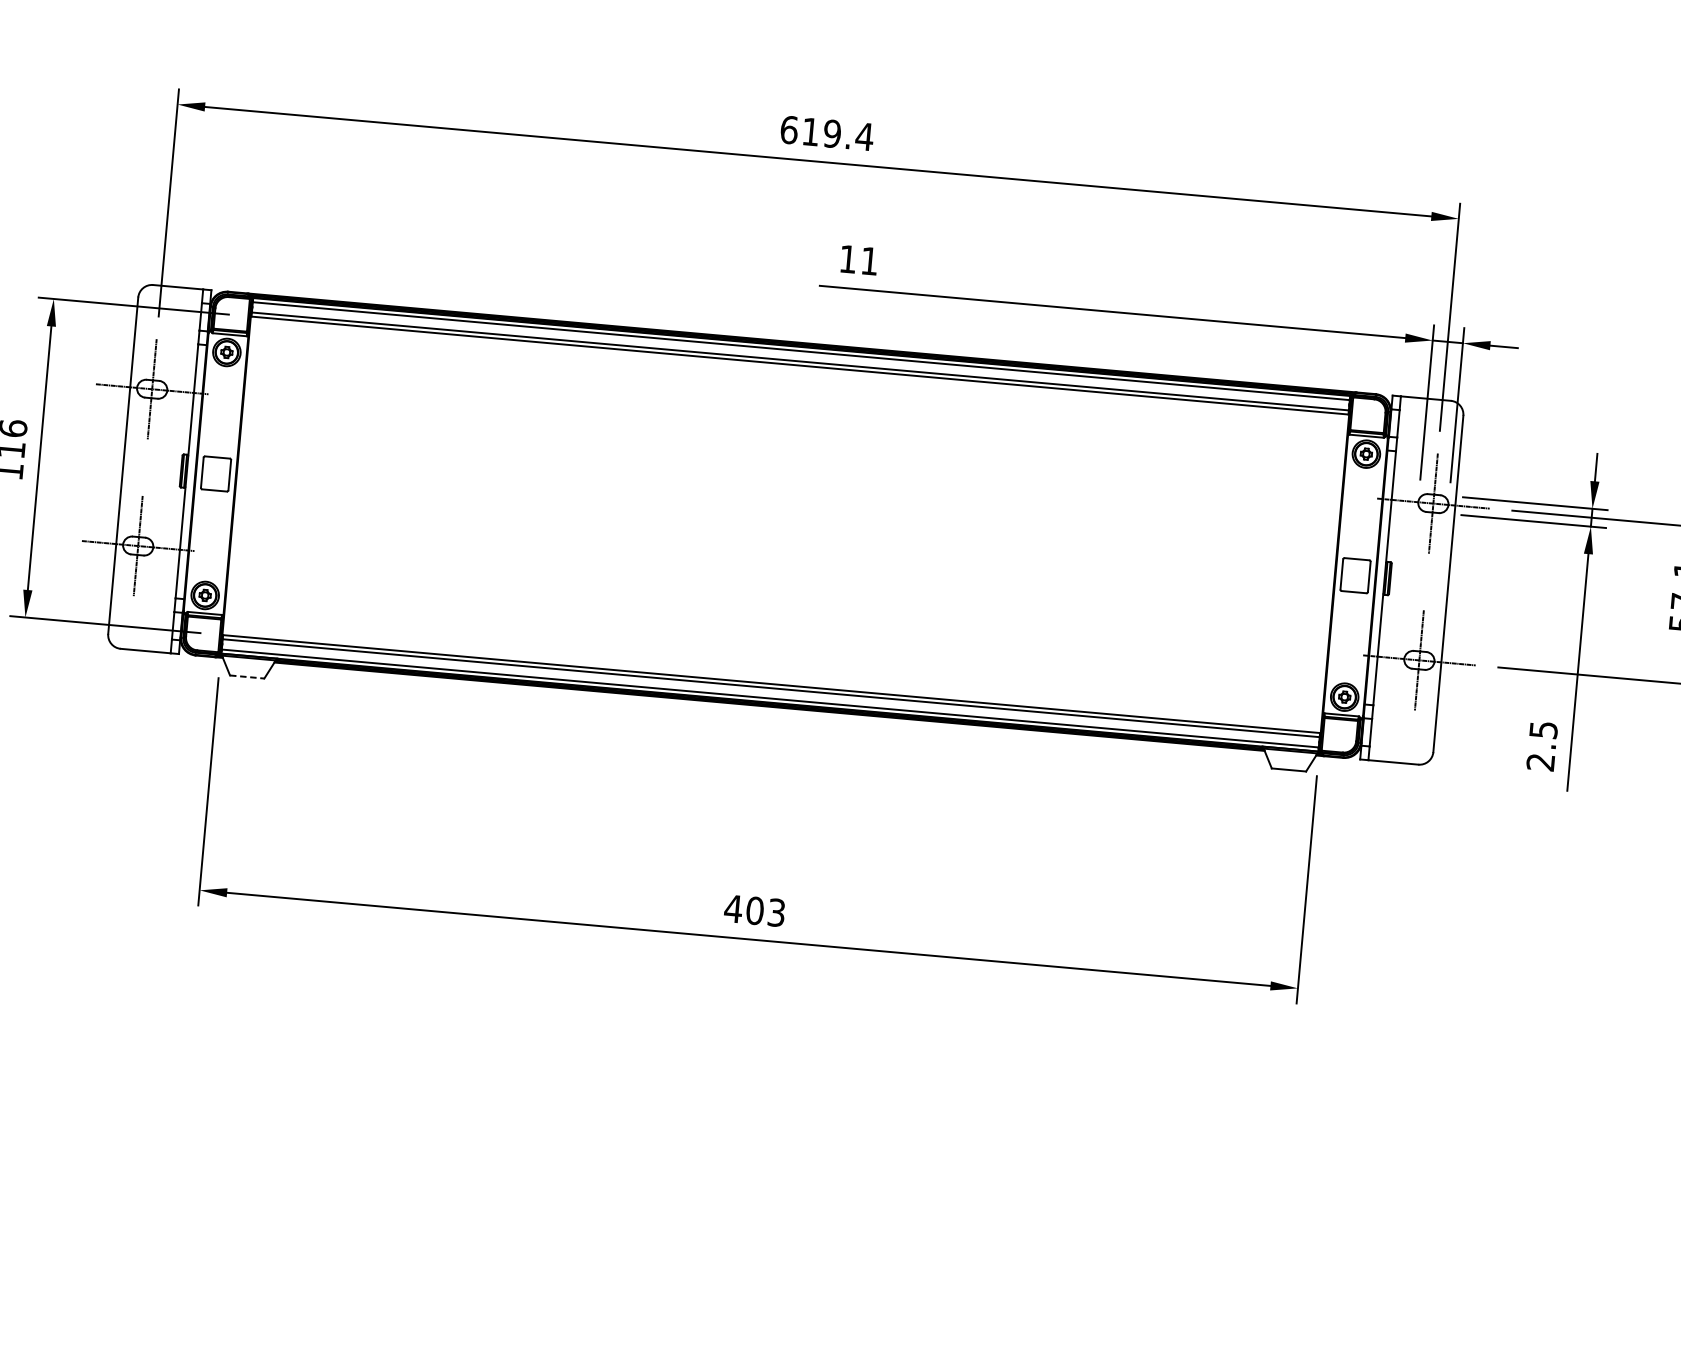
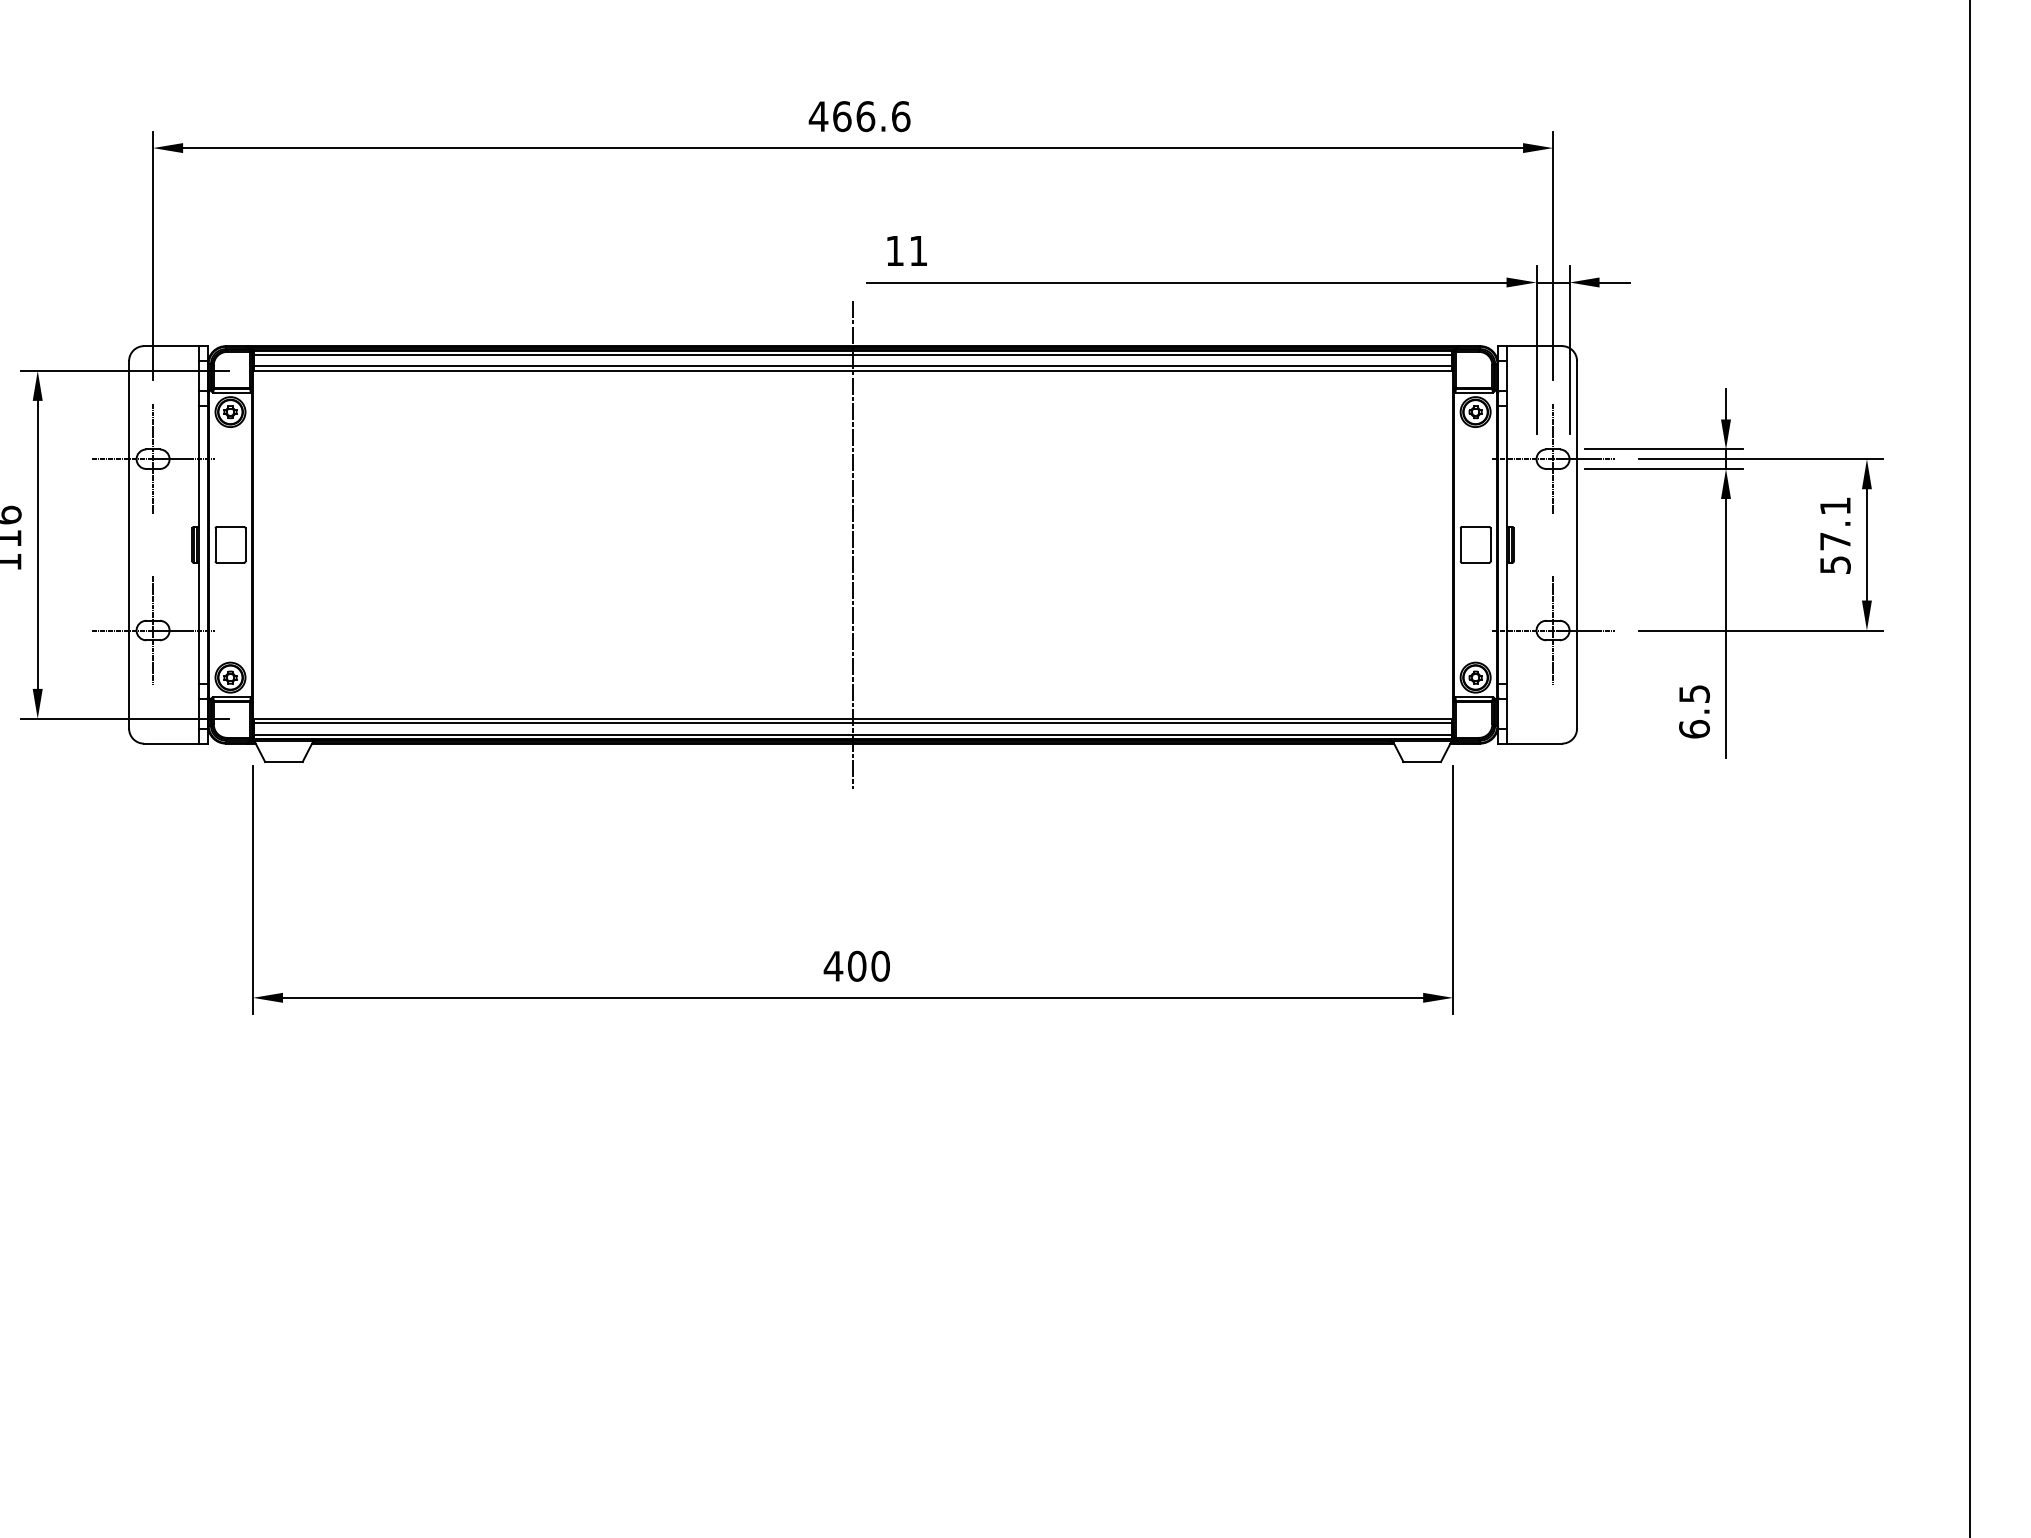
text: (826, 133) -> (859, 116), 619.4 -> 466.6
line: (786, 524) -> (853, 544), added
line: (246, 676) -> (283, 761), dashed -> solid
text: (1540, 761) -> (1694, 728), 2.5 -> 6.5
text: (776, 911) -> (880, 965), 403 -> 400

